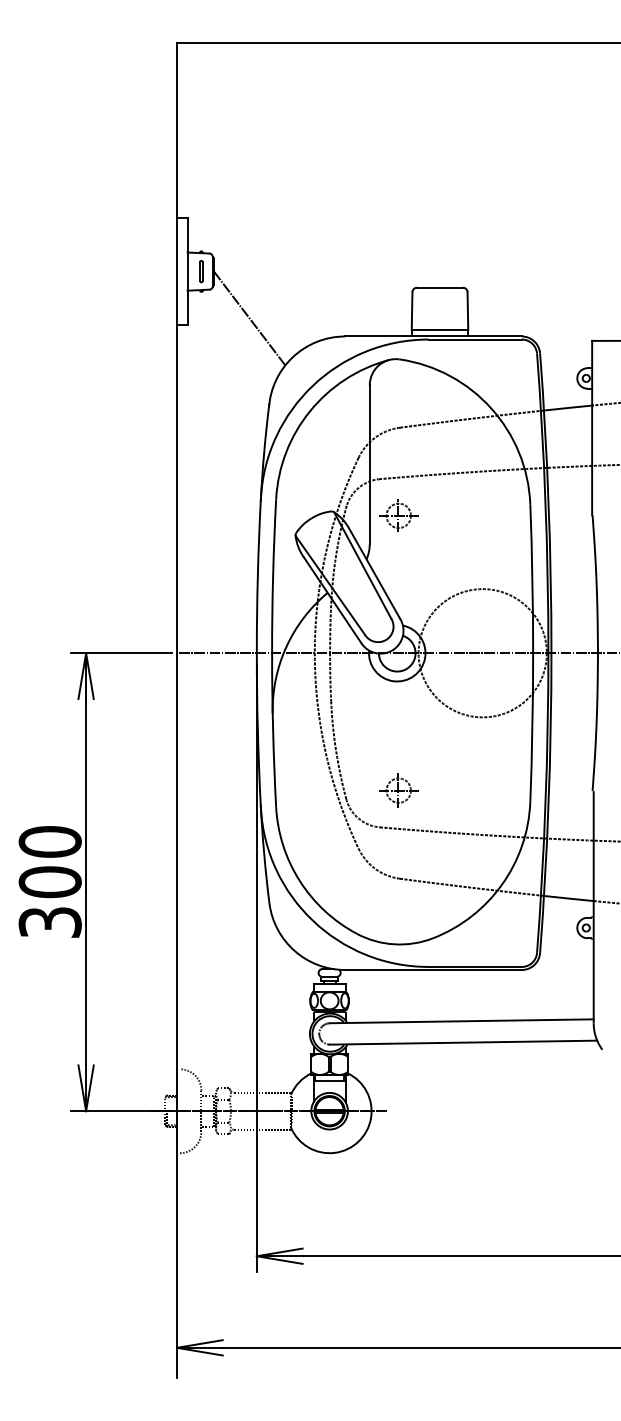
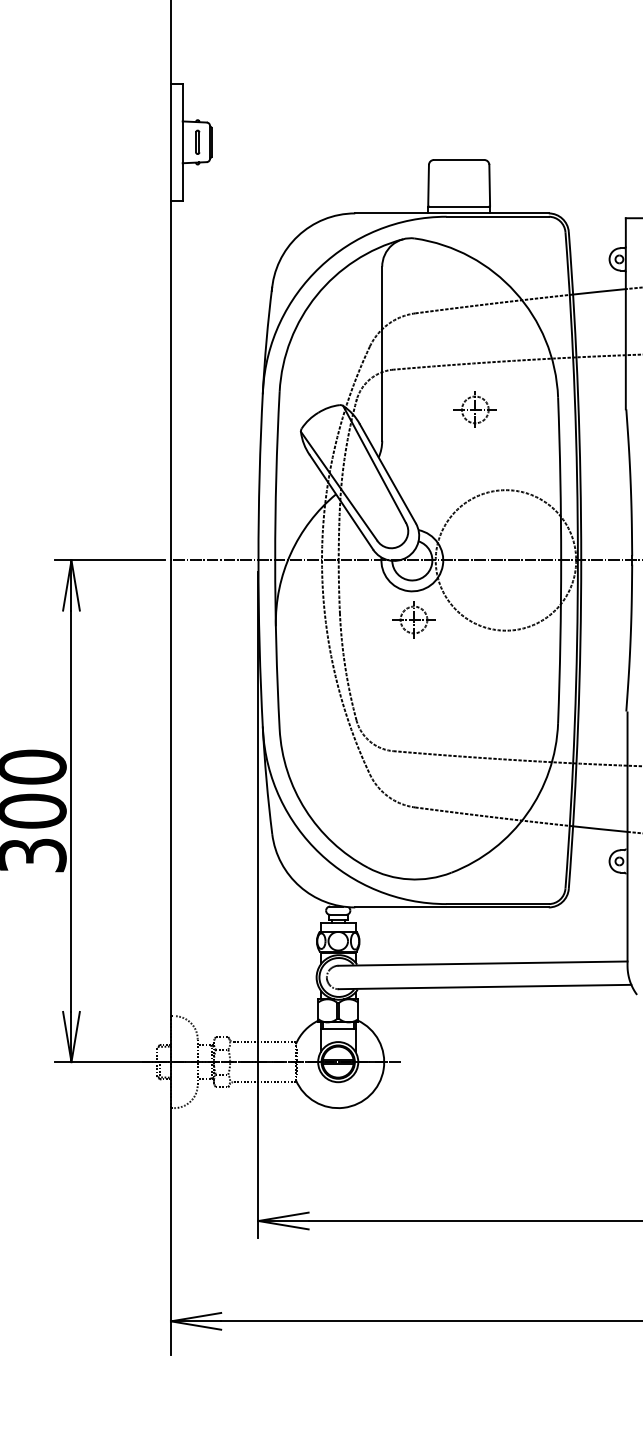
line: (249, 318) -> (250, 193), removed
part: (398, 515) -> (475, 409), moved
part: (398, 790) -> (413, 619), moved

